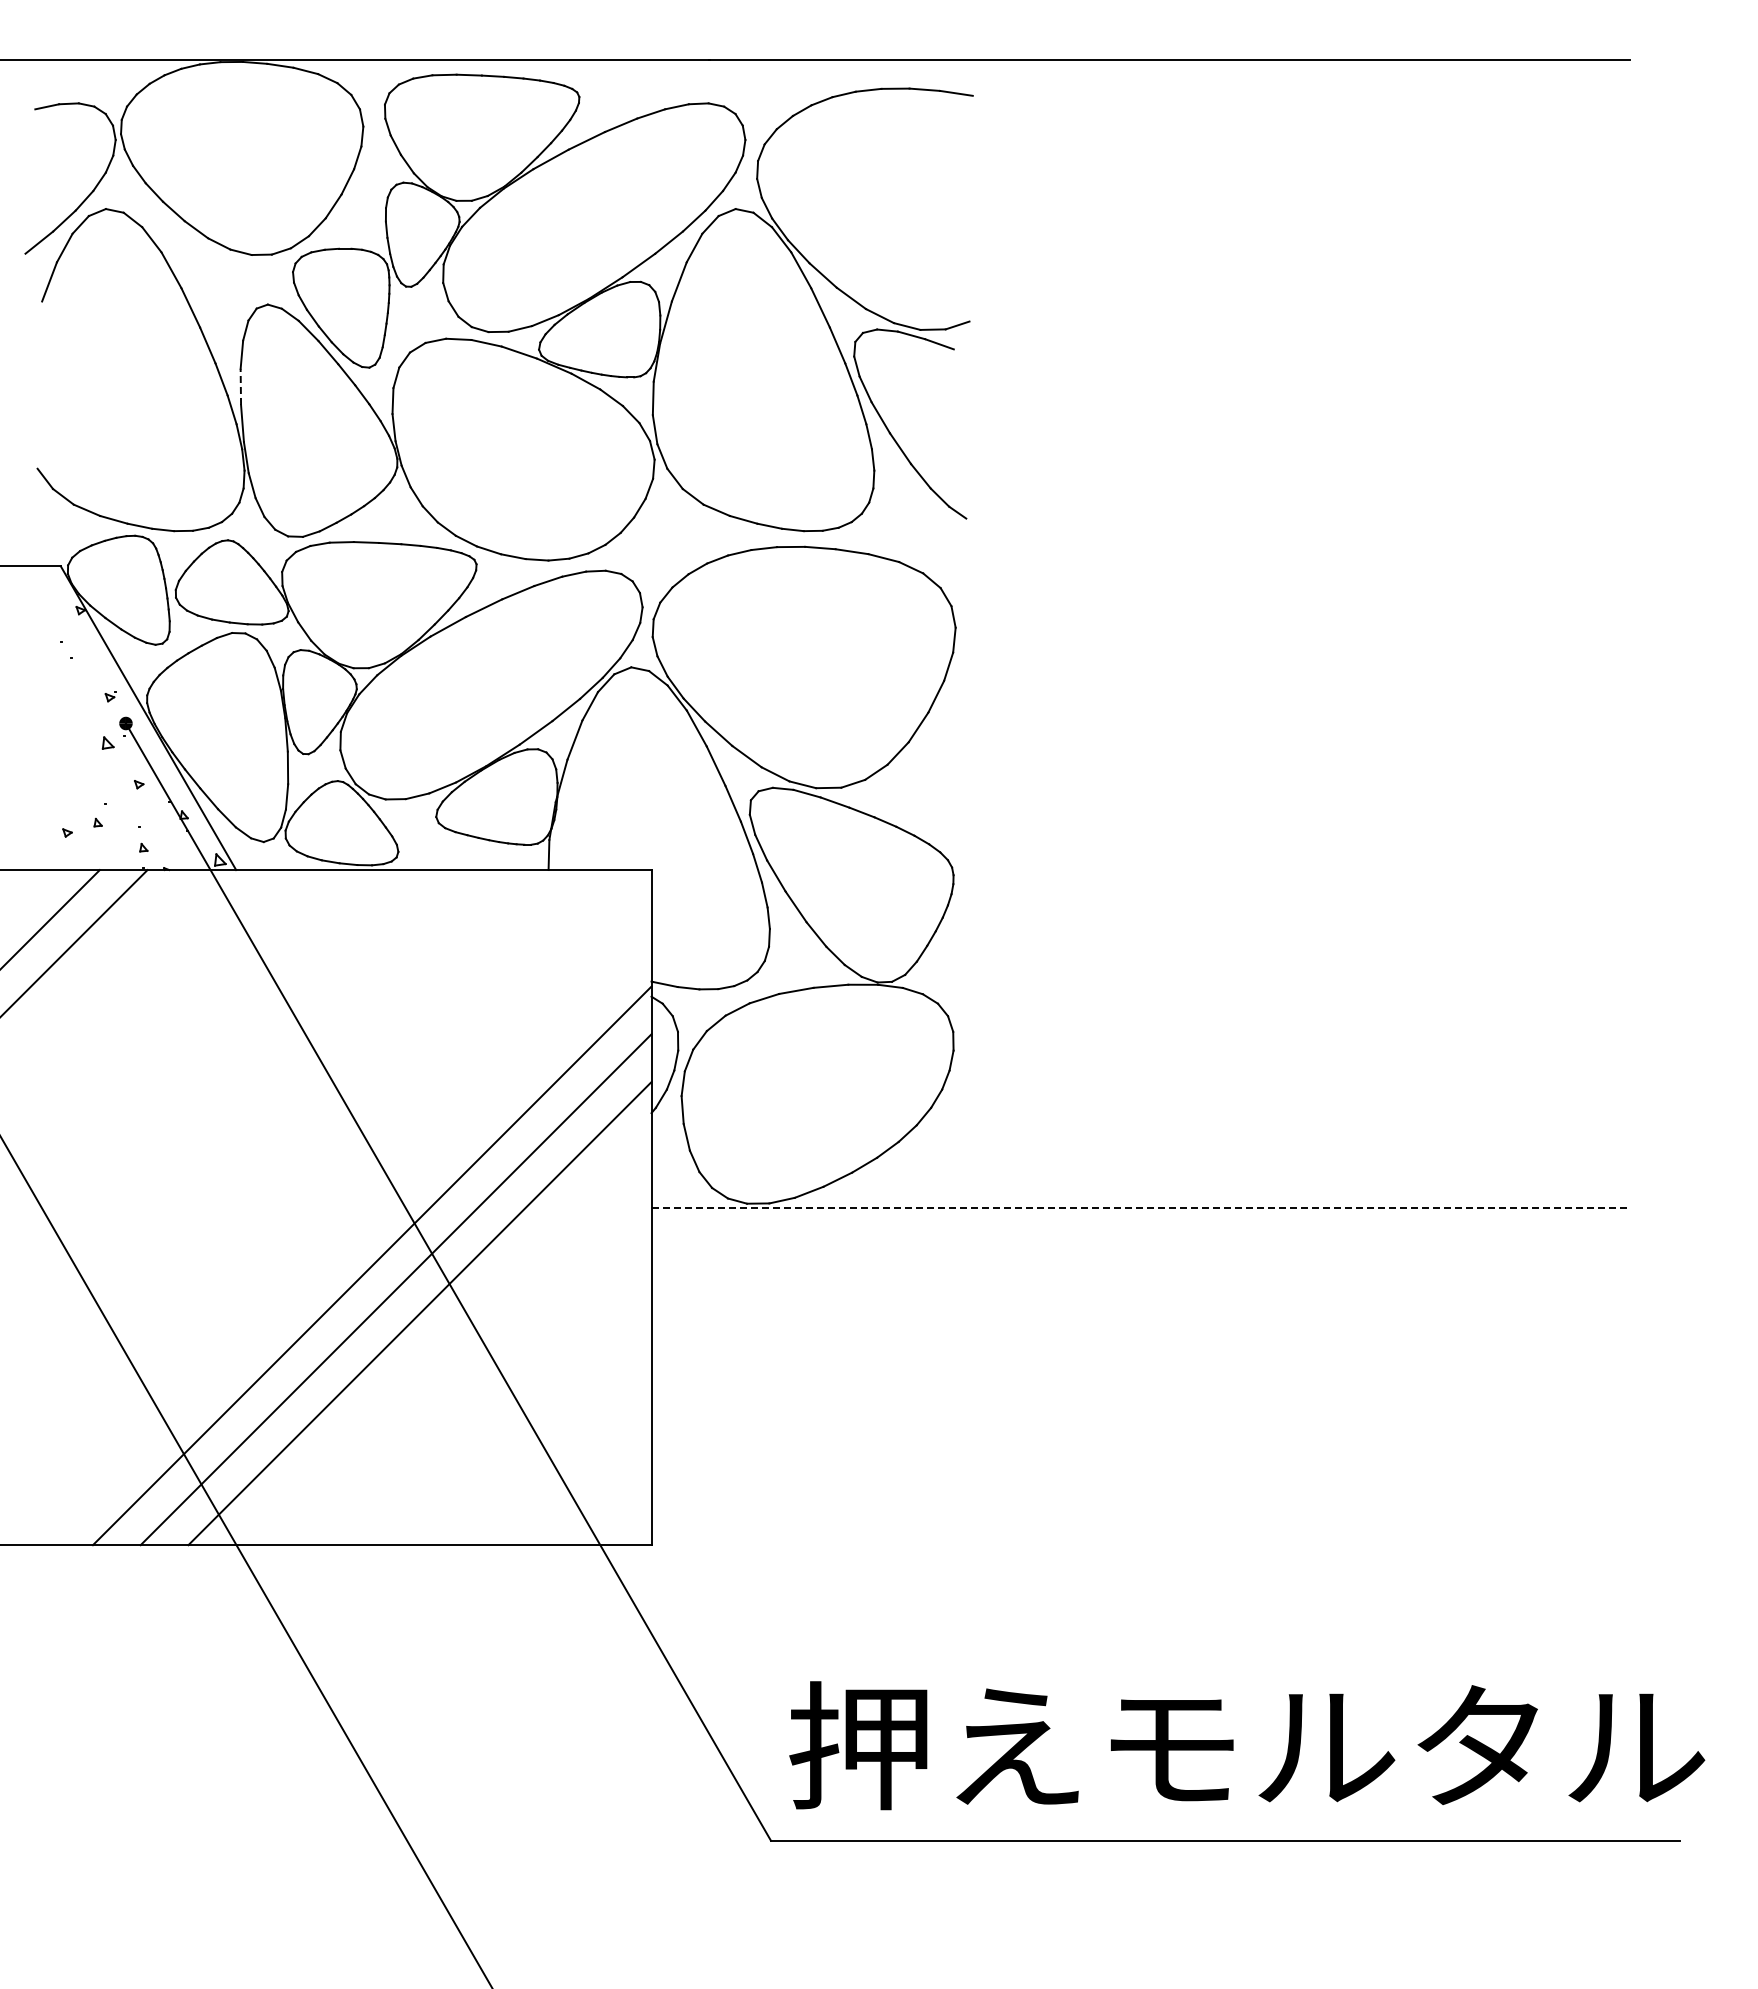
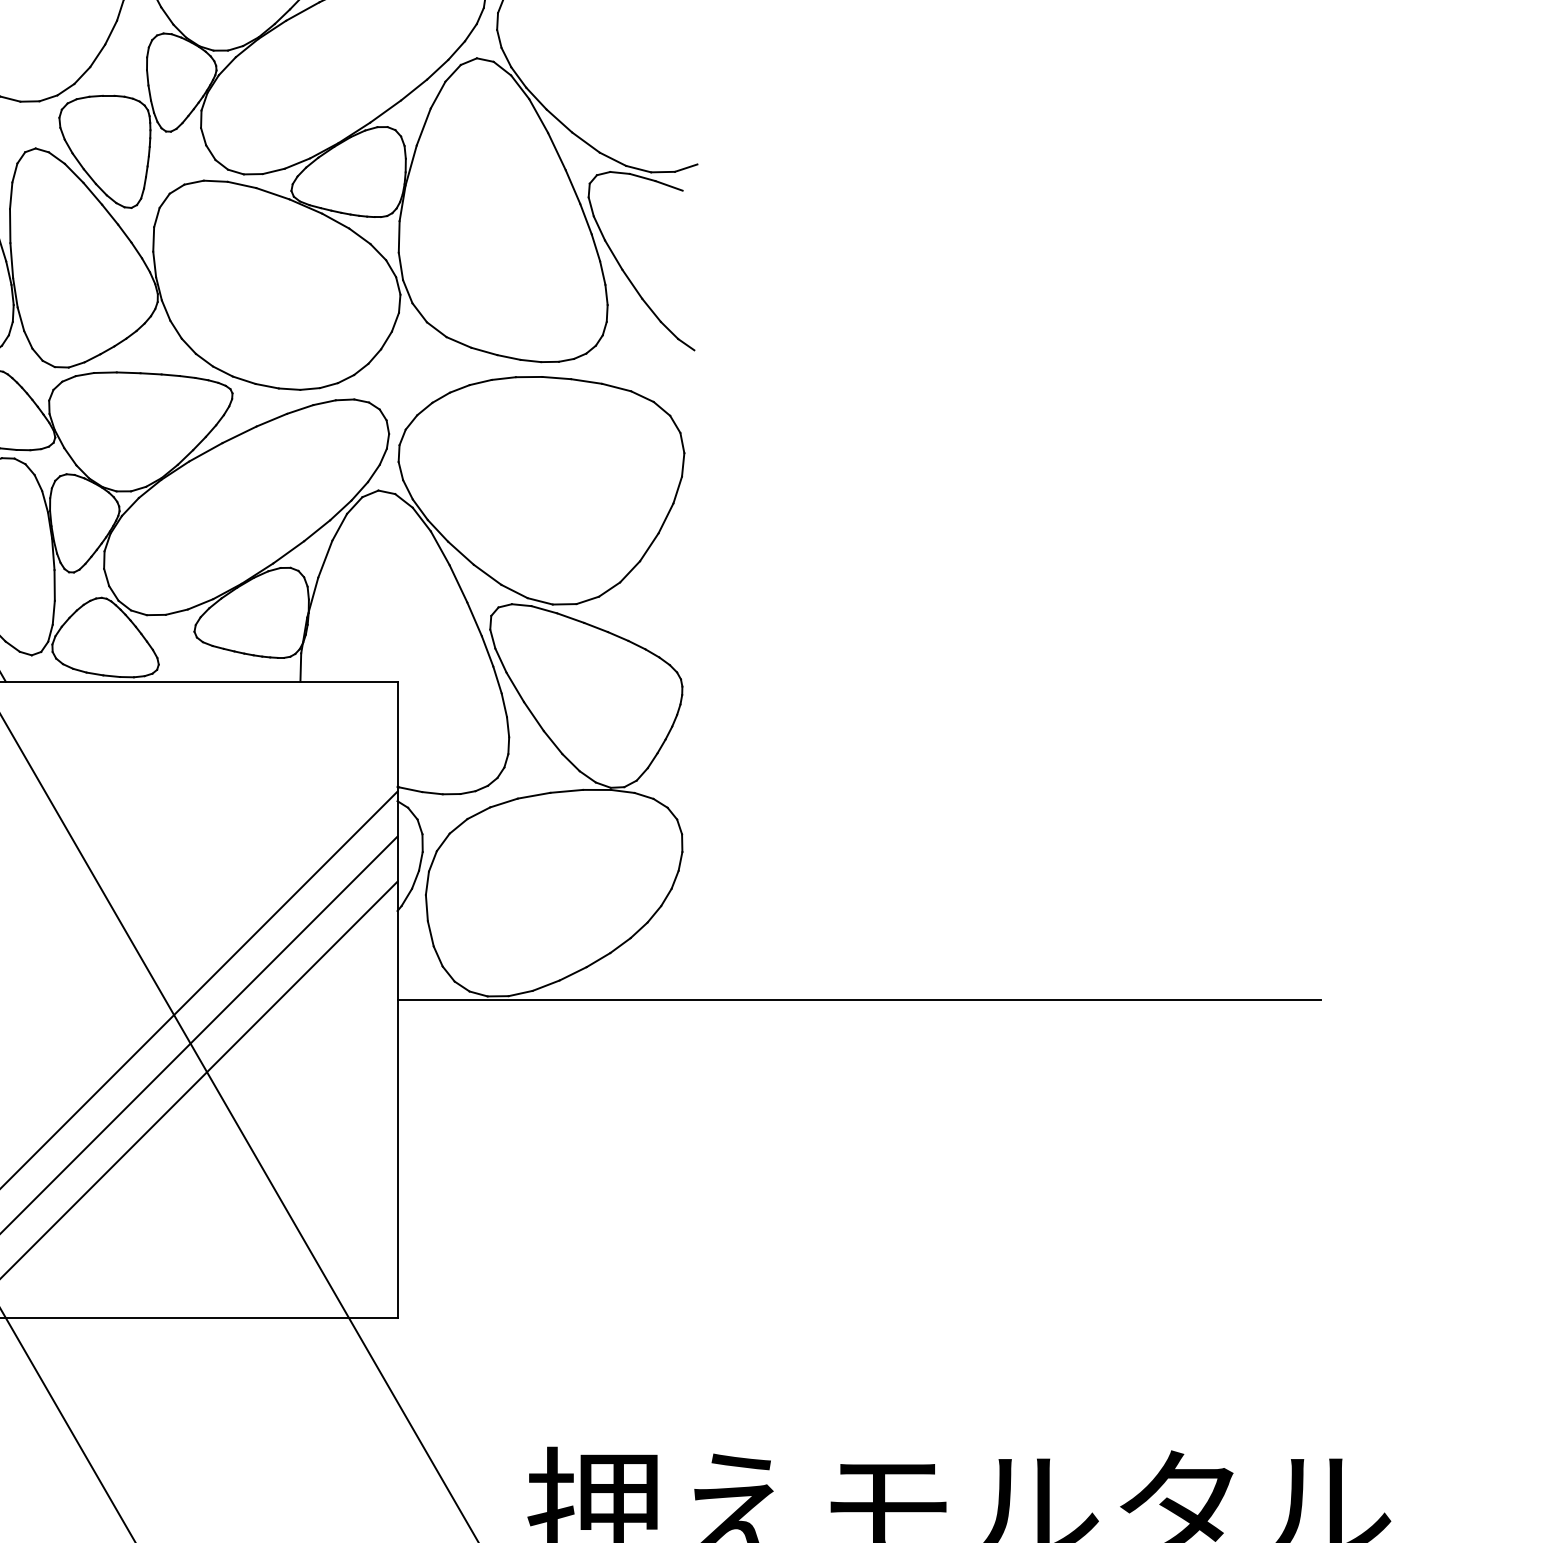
line: (240, 386) -> (9, 225), dashed -> solid
line: (1141, 1207) -> (859, 999), dashed -> solid

